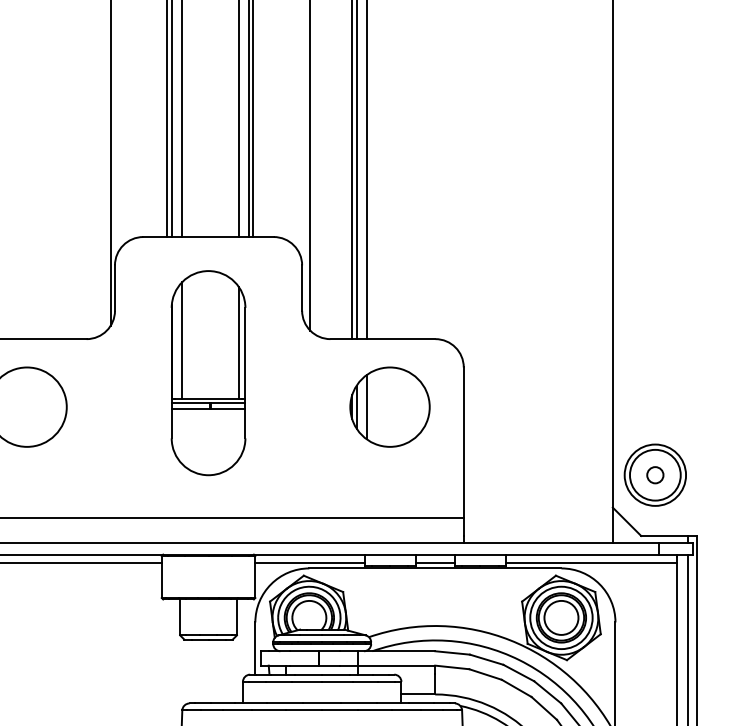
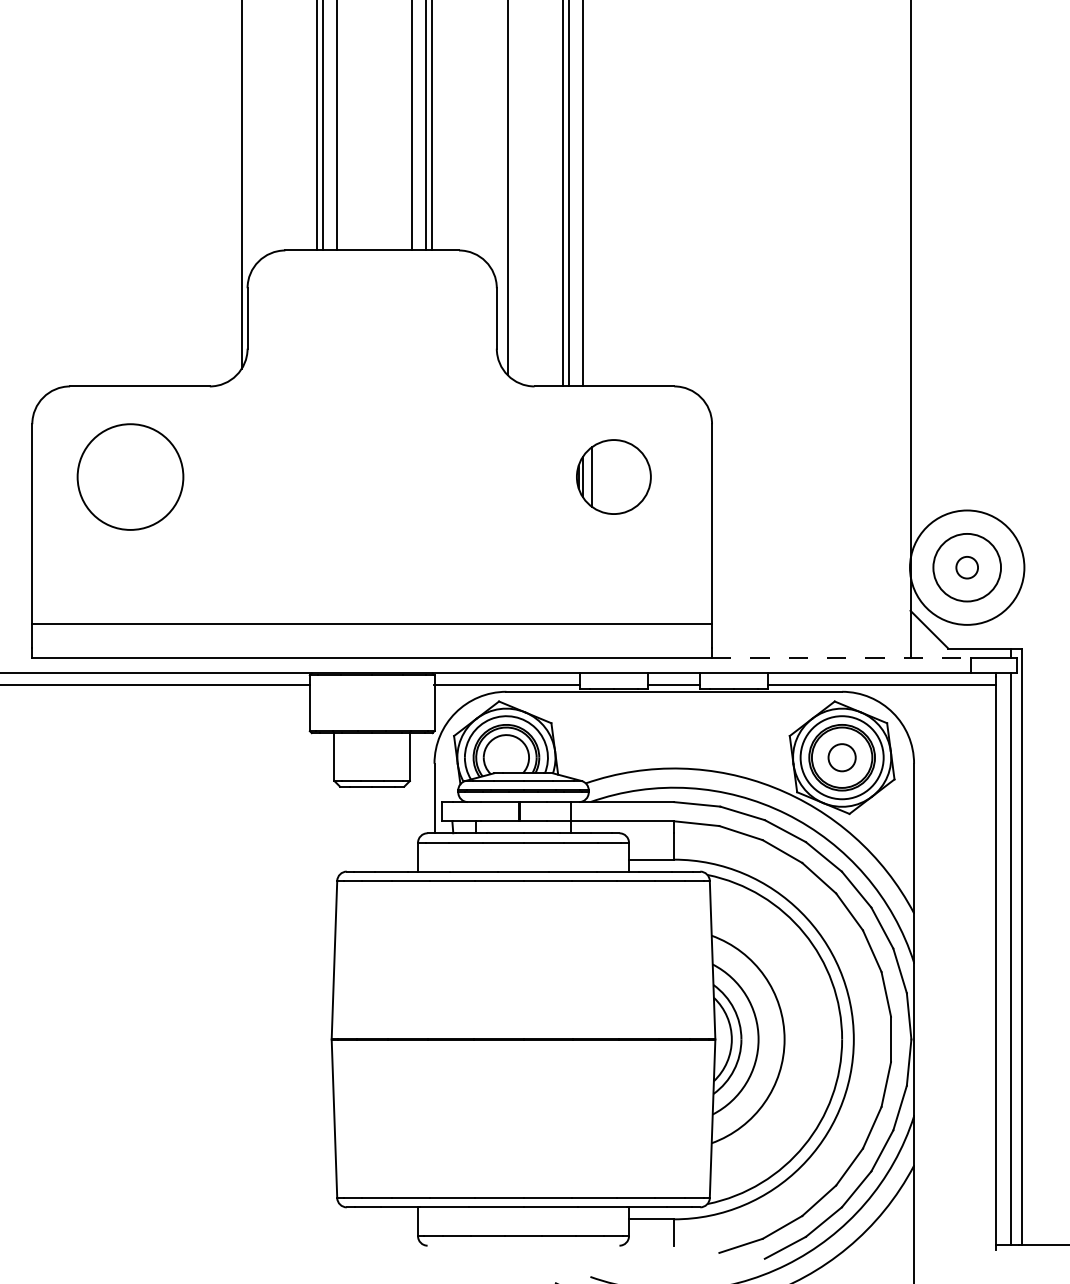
part: (208, 372) -> (372, 431), removed
part: (389, 406) -> (613, 476), size x0.7
circle: (655, 475) -> (967, 567), size x1.4
line: (560, 543) -> (841, 658), solid -> dashed
circle: (560, 617) -> (841, 757), size x0.6

